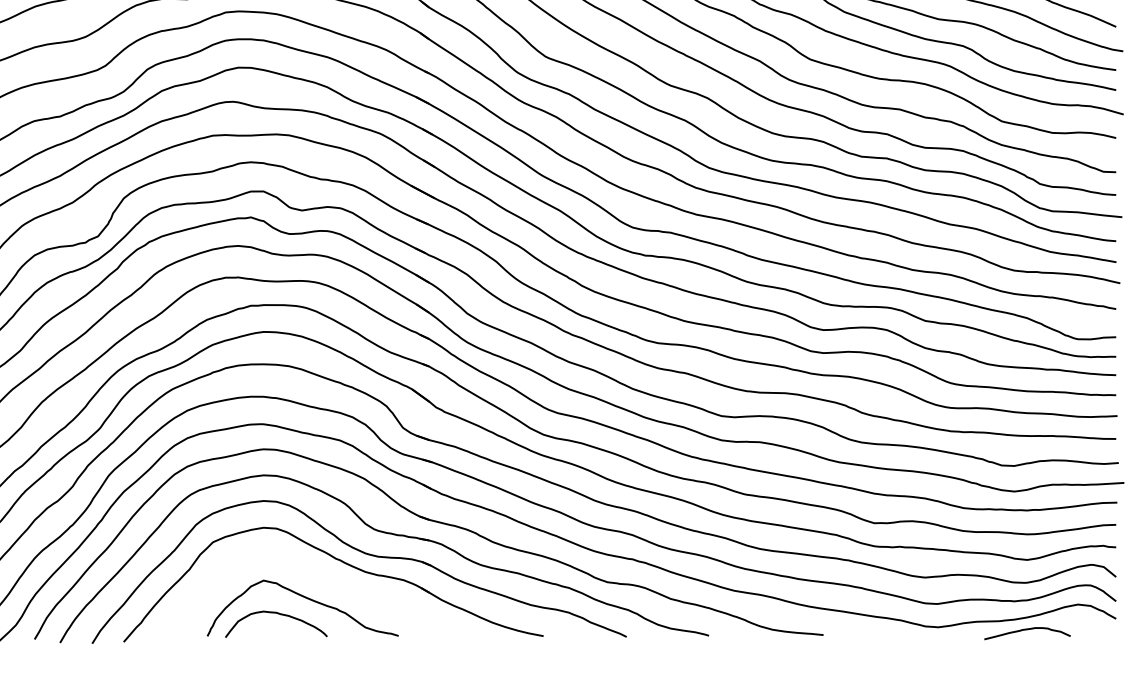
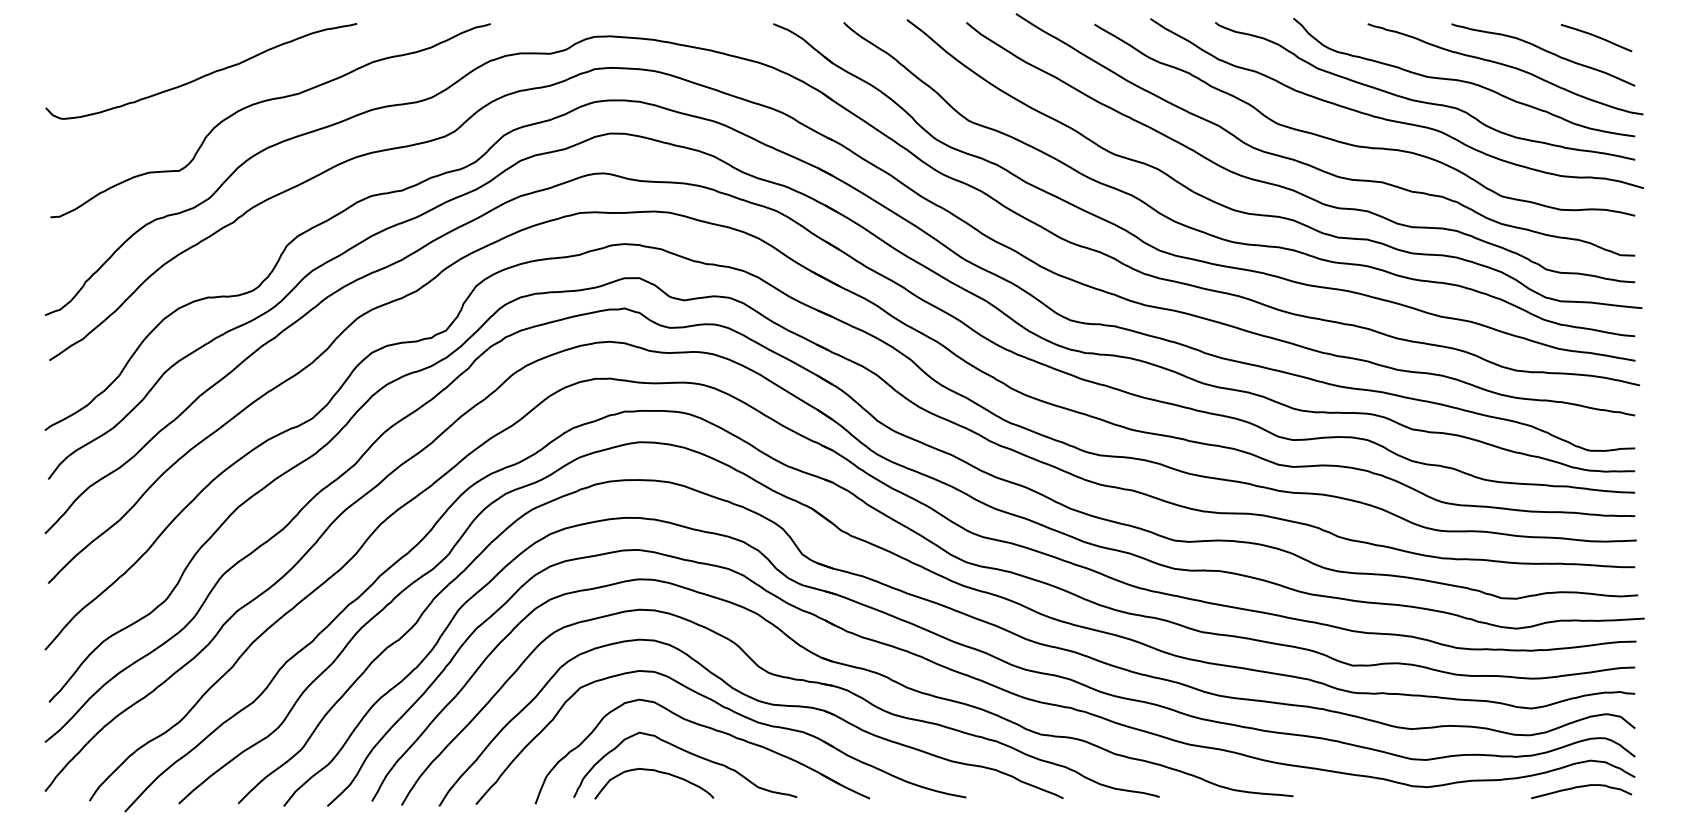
part: (324, 577) -> (710, 729), added
curve: (1027, 630) -> (1581, 787), moved

